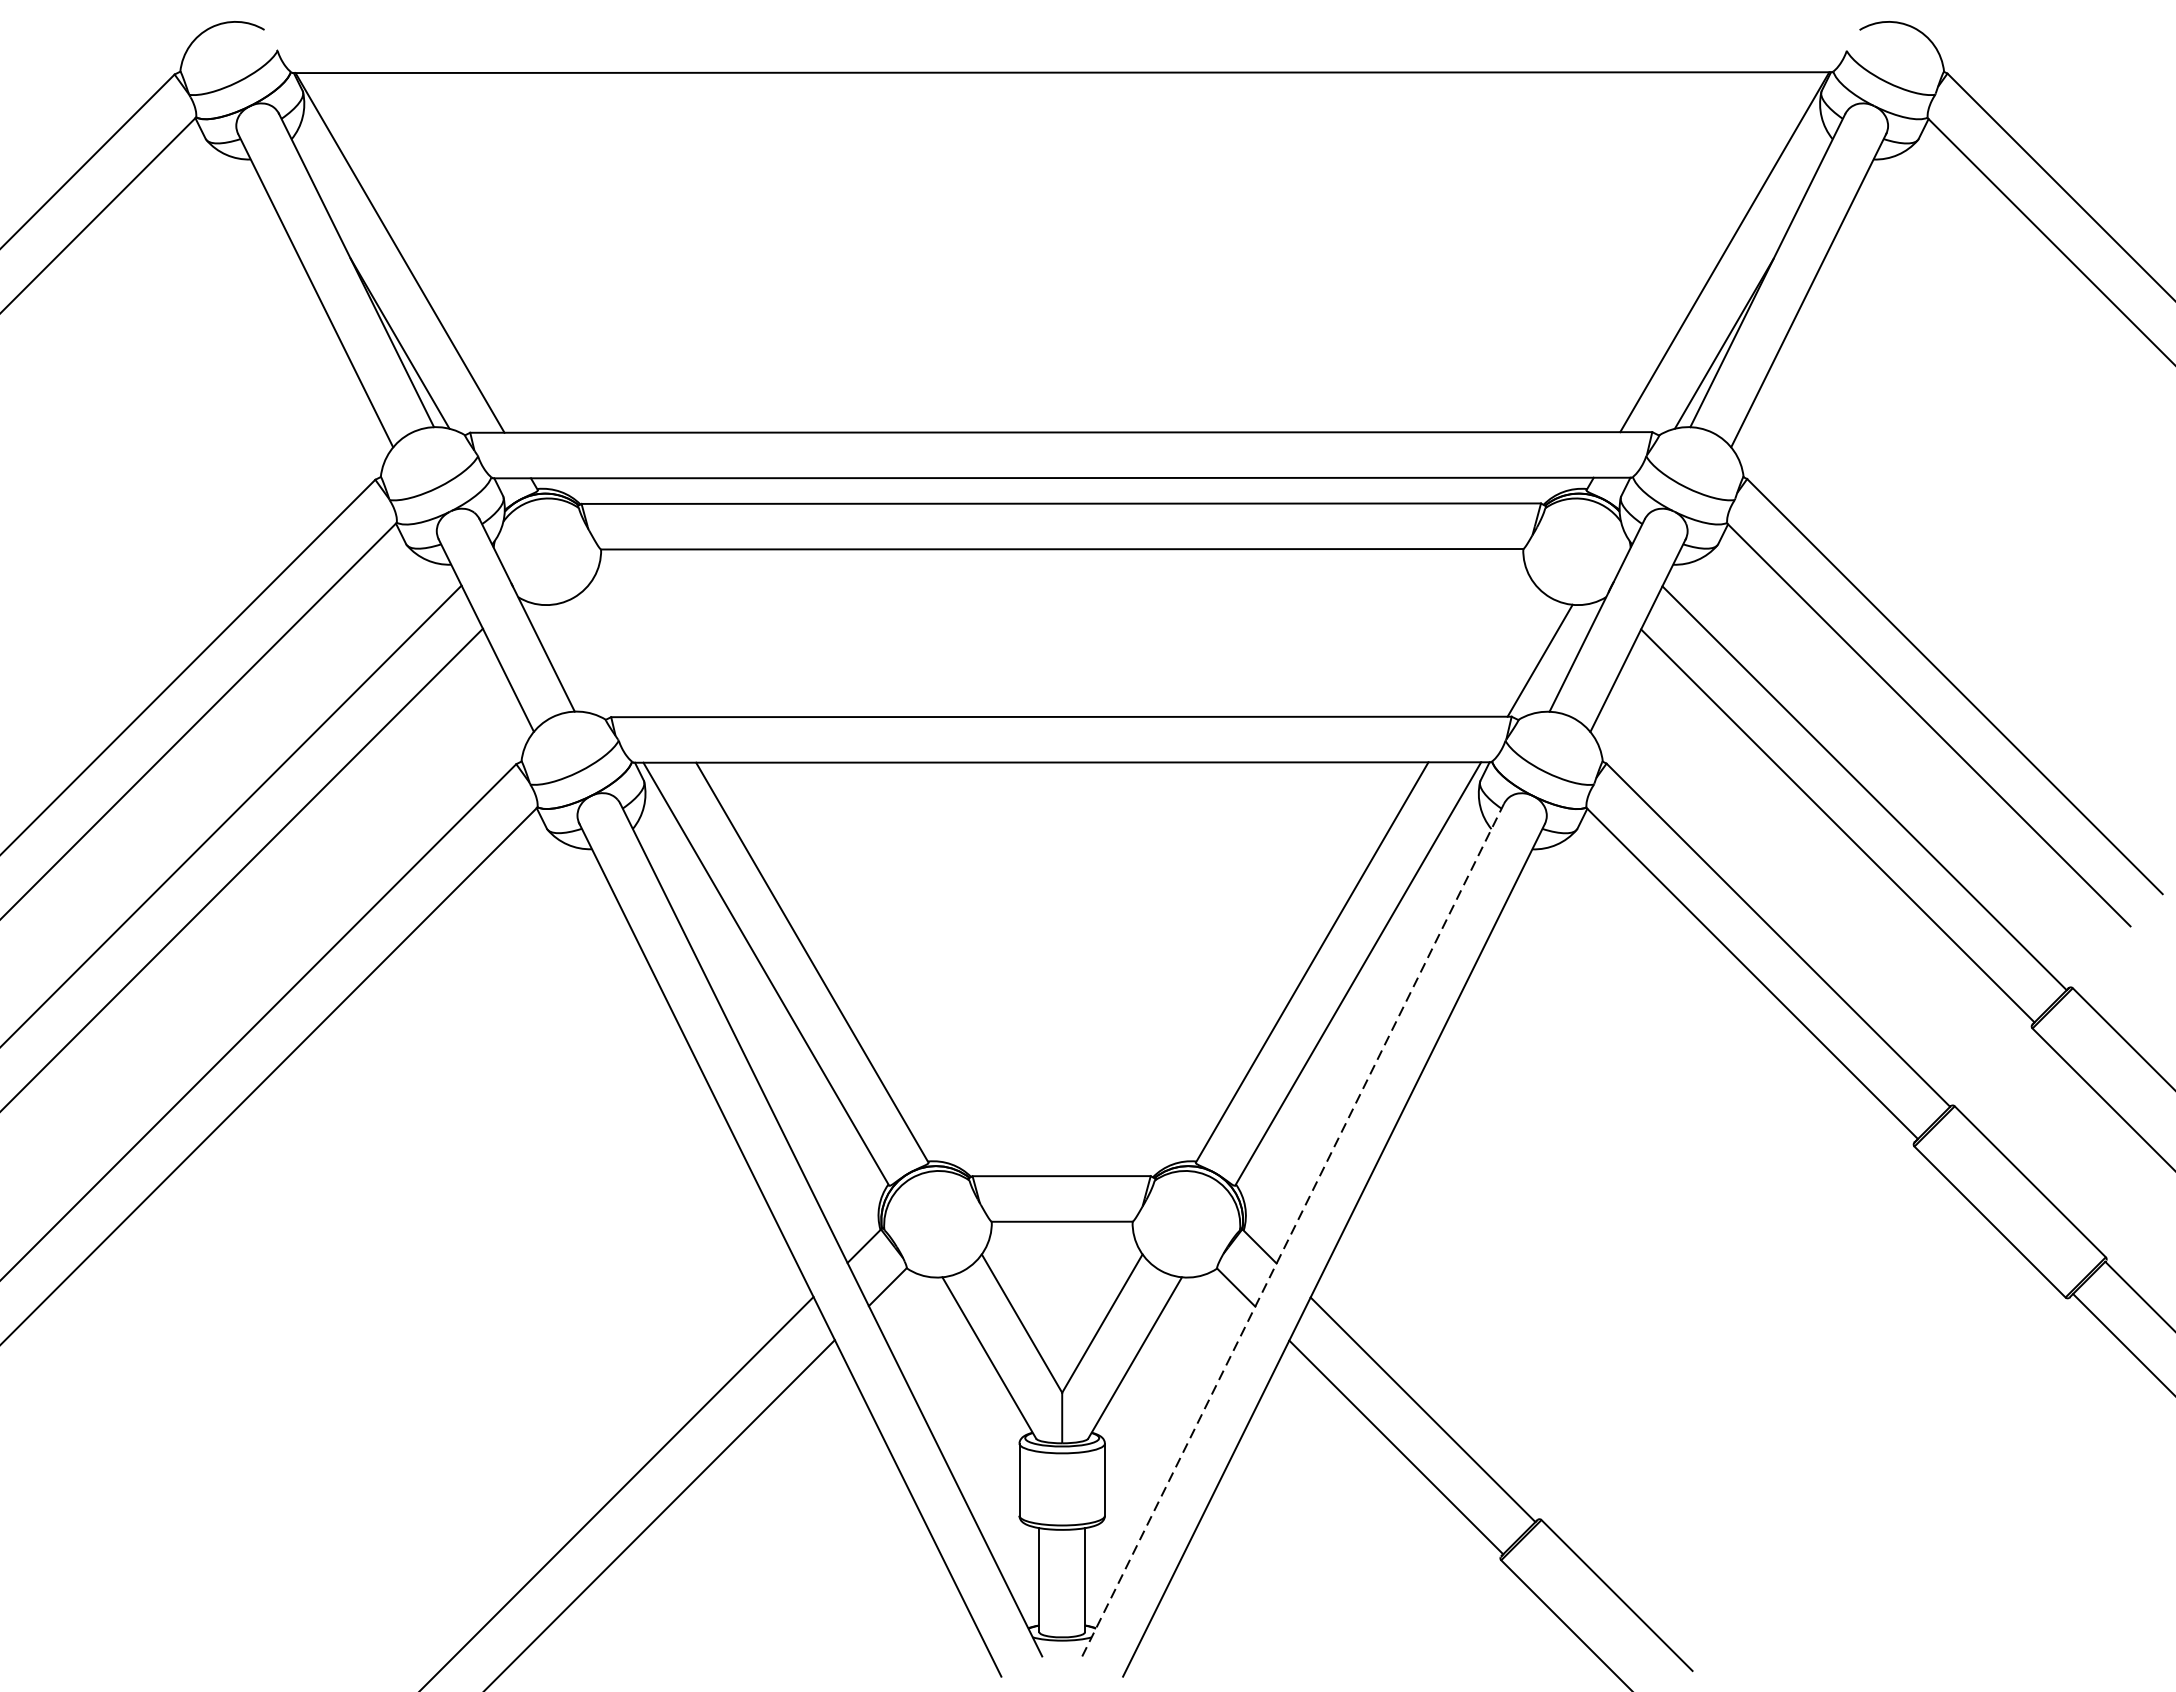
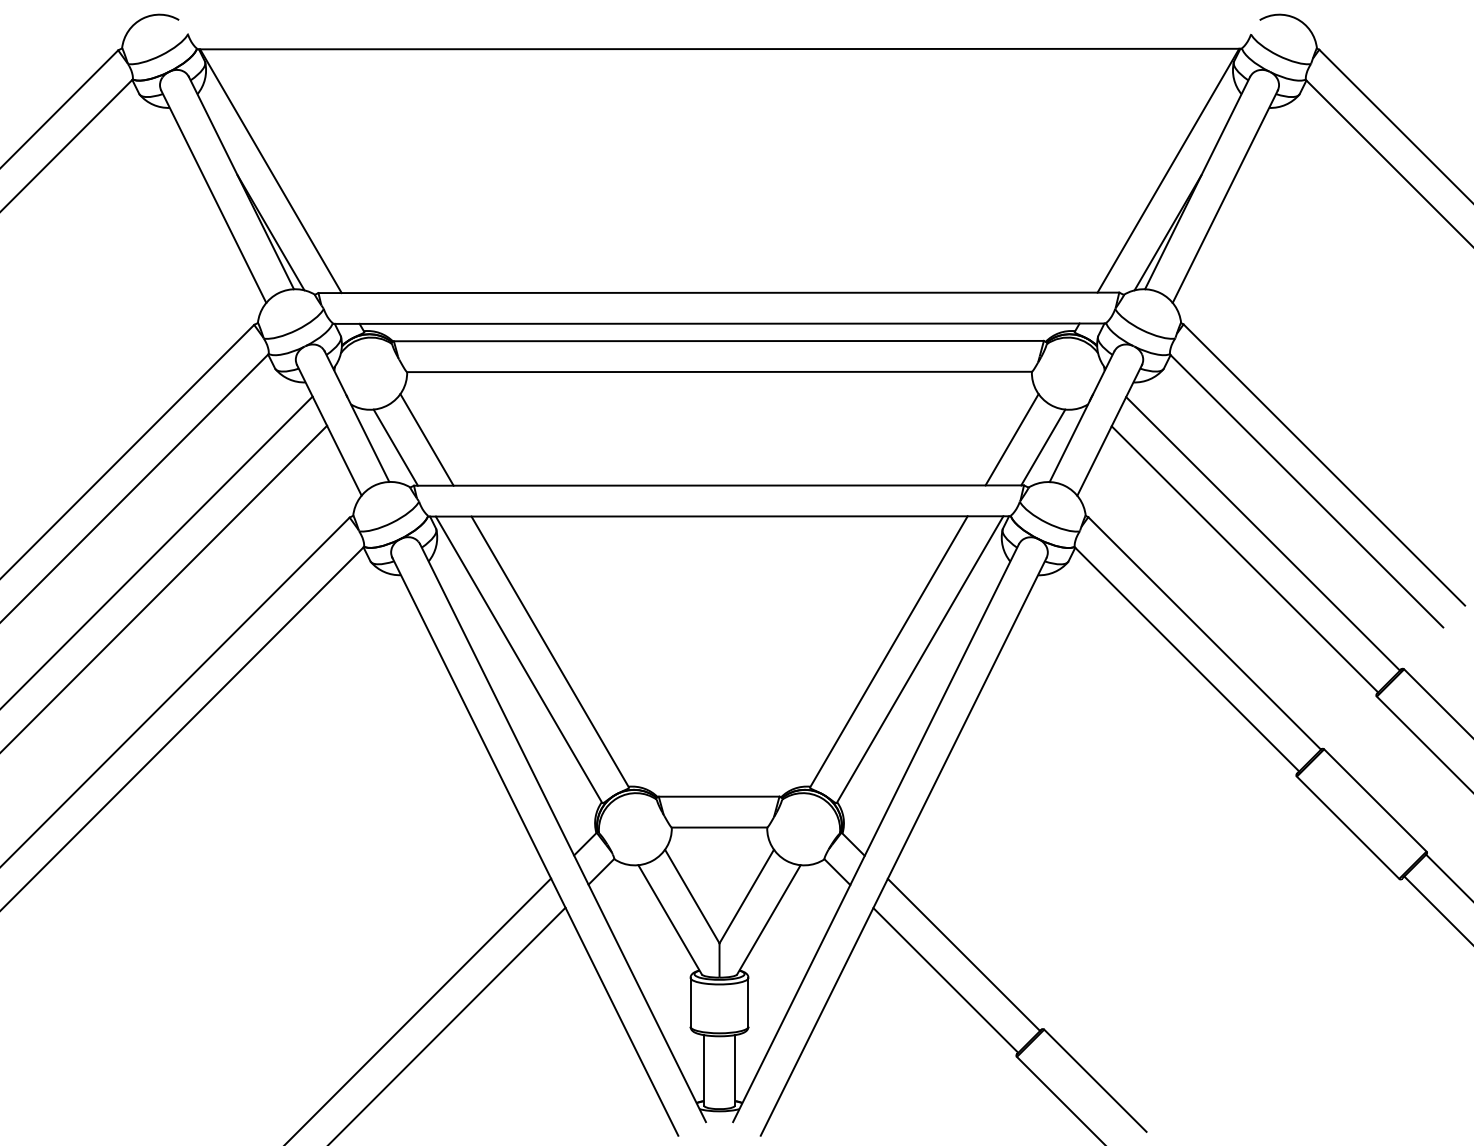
line: (629, 648) -> (426, 439), added
line: (1493, 648) -> (1011, 439), added
line: (583, 660) -> (395, 447), added
line: (1293, 1229) -> (876, 832), dashed -> solid

